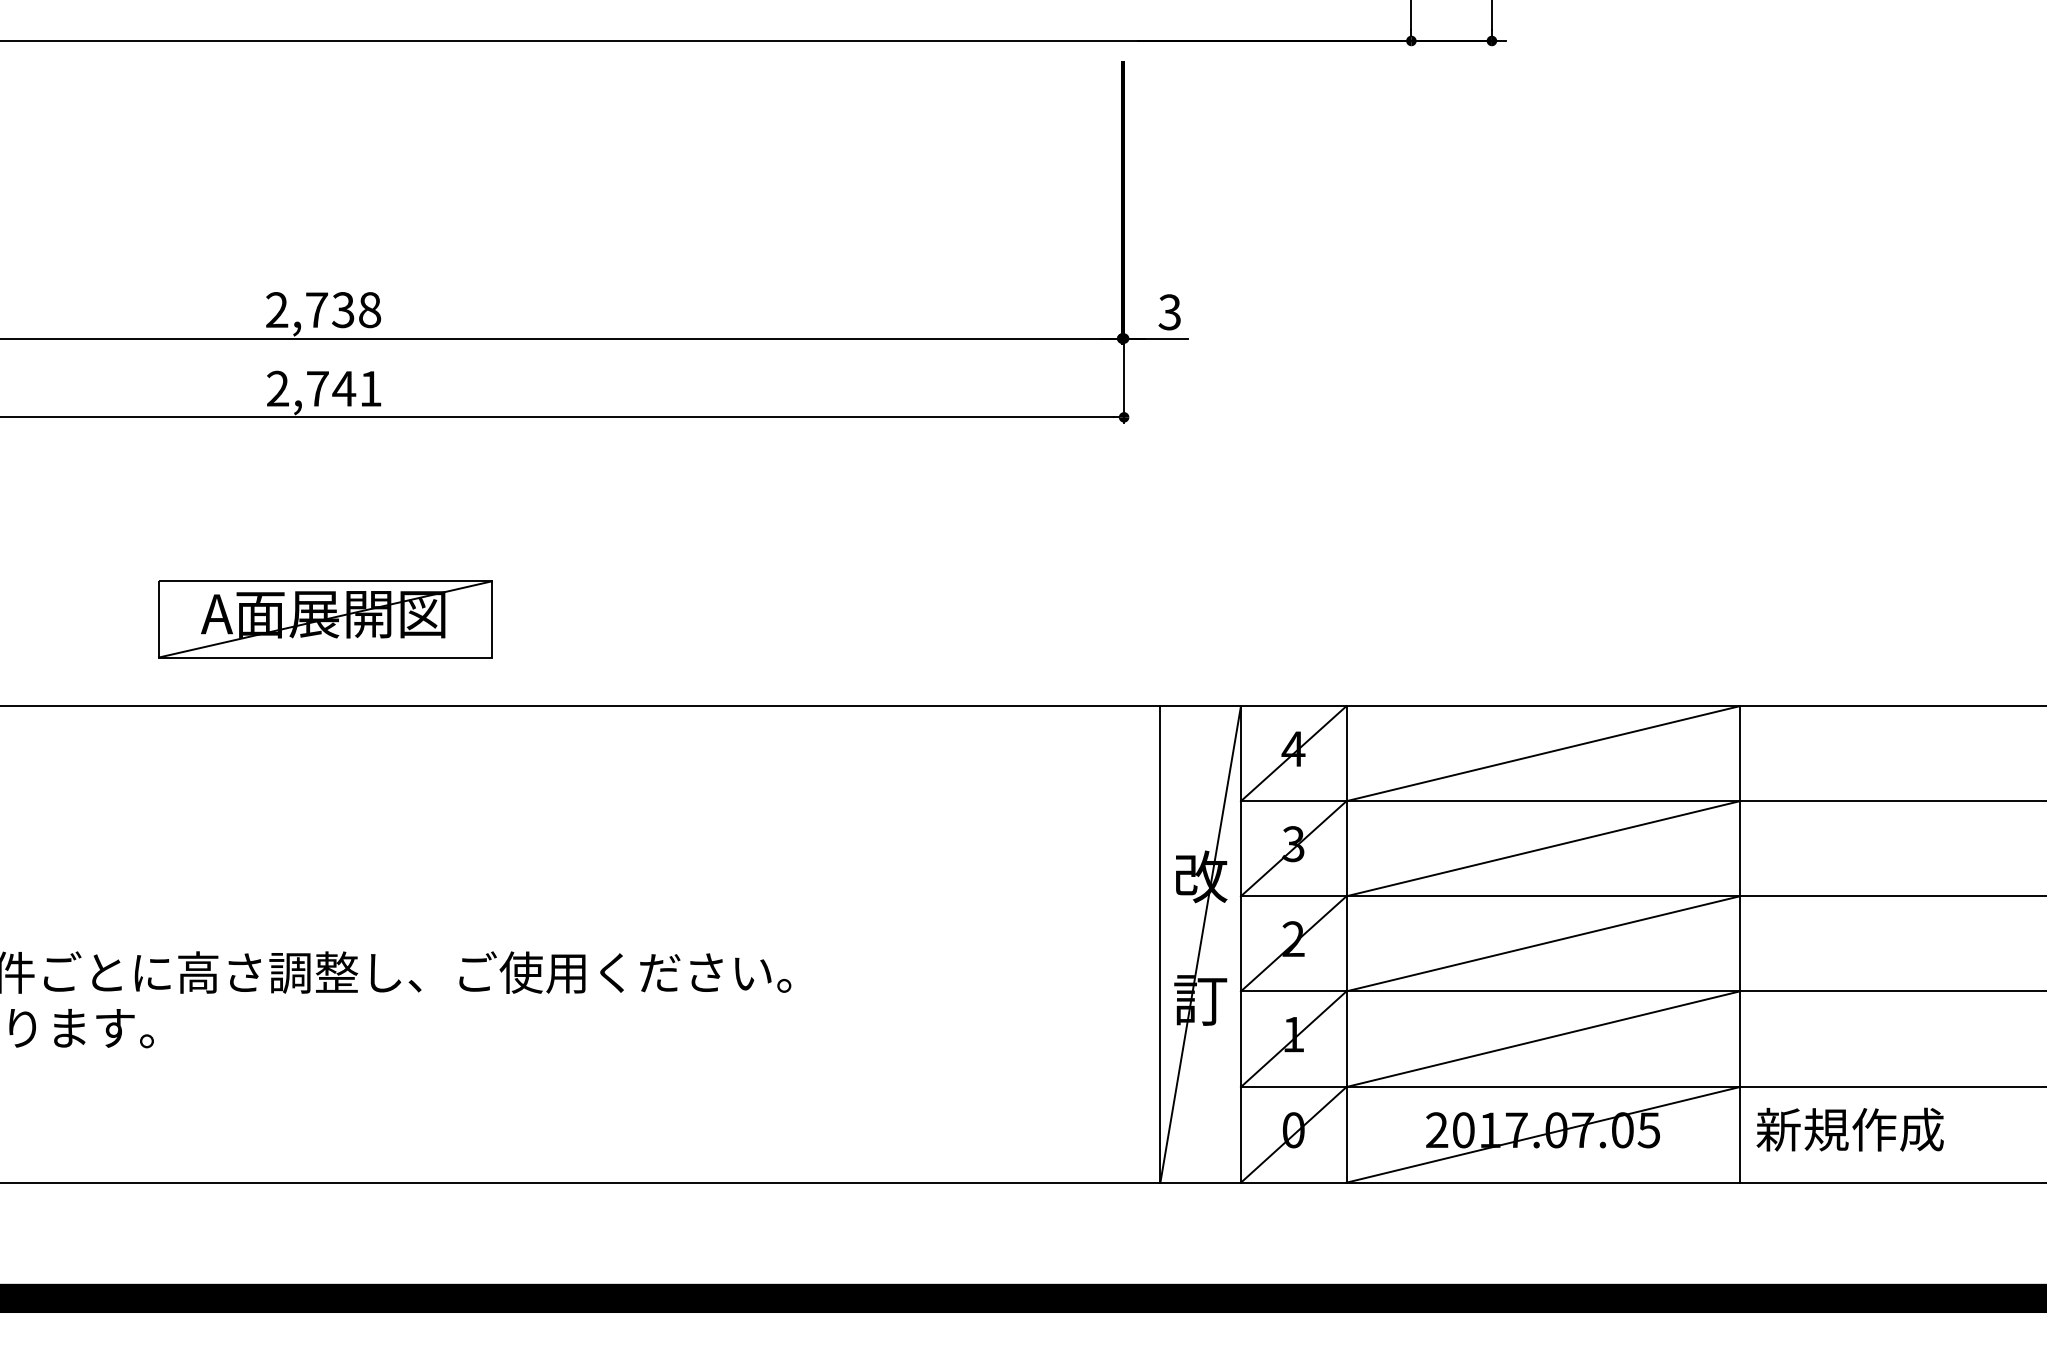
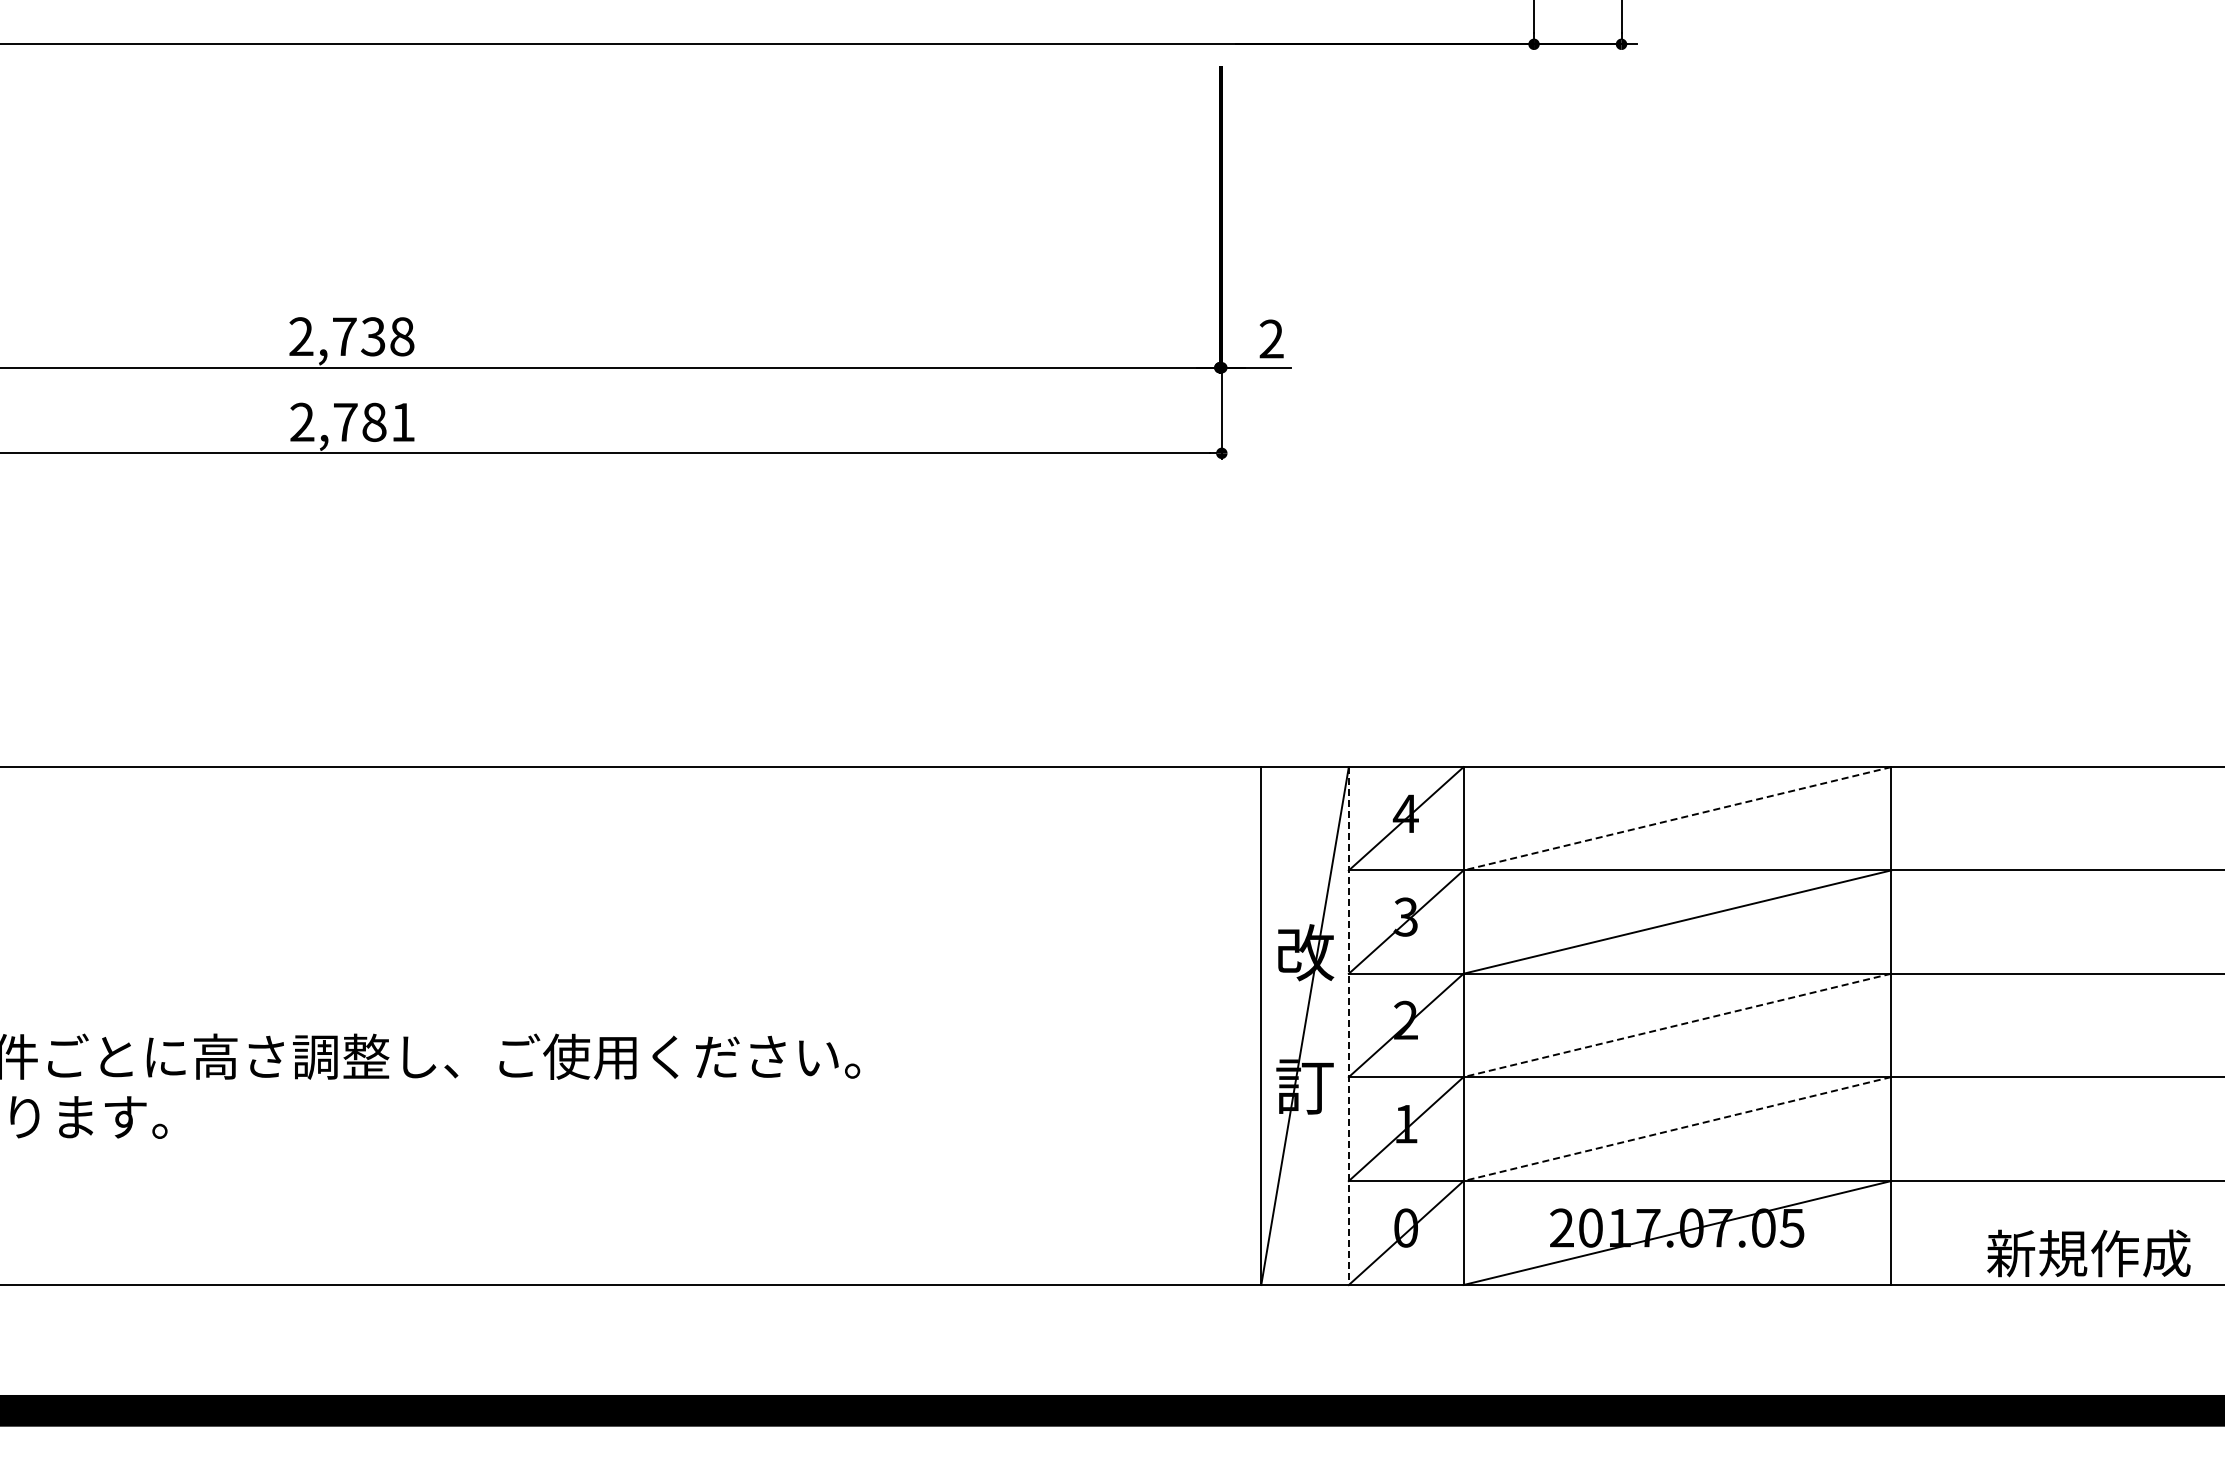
text: (1169, 311) -> (1271, 338), 3 -> 2
text: (344, 388) -> (374, 421), 2,741 -> 2,781
part: (325, 619) -> (353, 672), removed
line: (1543, 753) -> (1677, 818), solid -> dashed
line: (1543, 943) -> (1677, 1025), solid -> dashed
line: (1240, 944) -> (1348, 1026), solid -> dashed
line: (1542, 1039) -> (1676, 1129), solid -> dashed
text: (1849, 1129) -> (2088, 1253), moved

